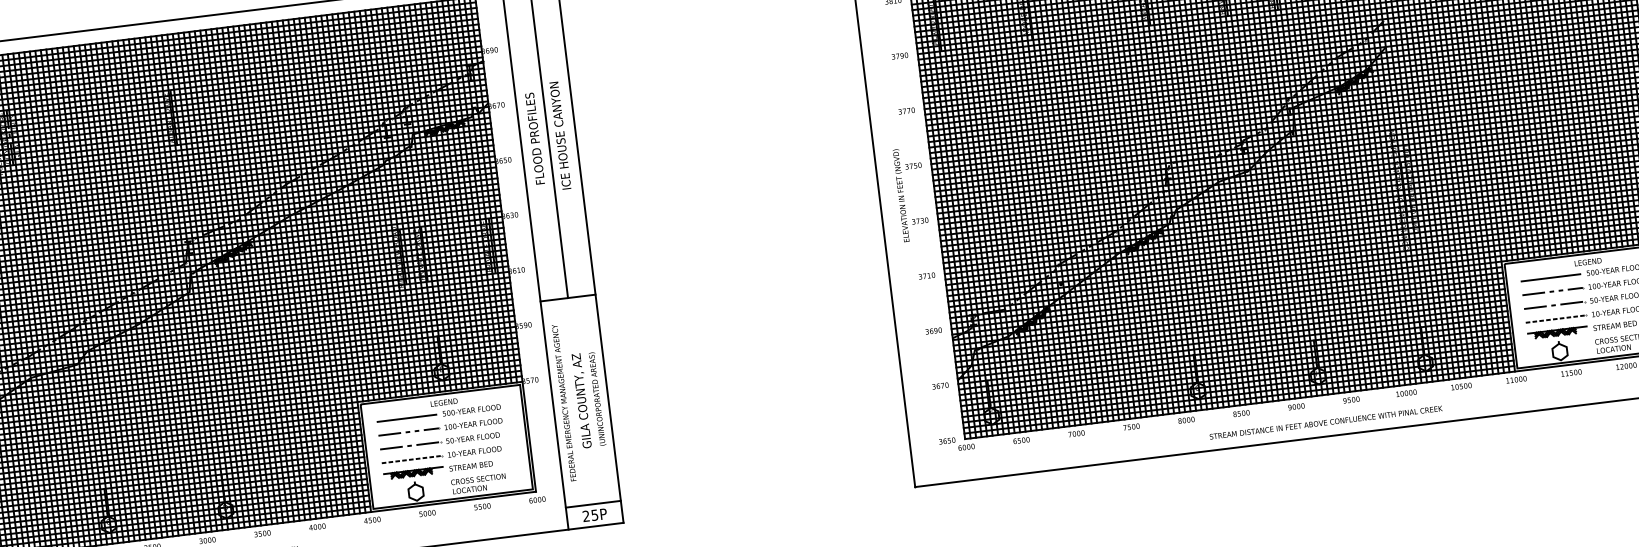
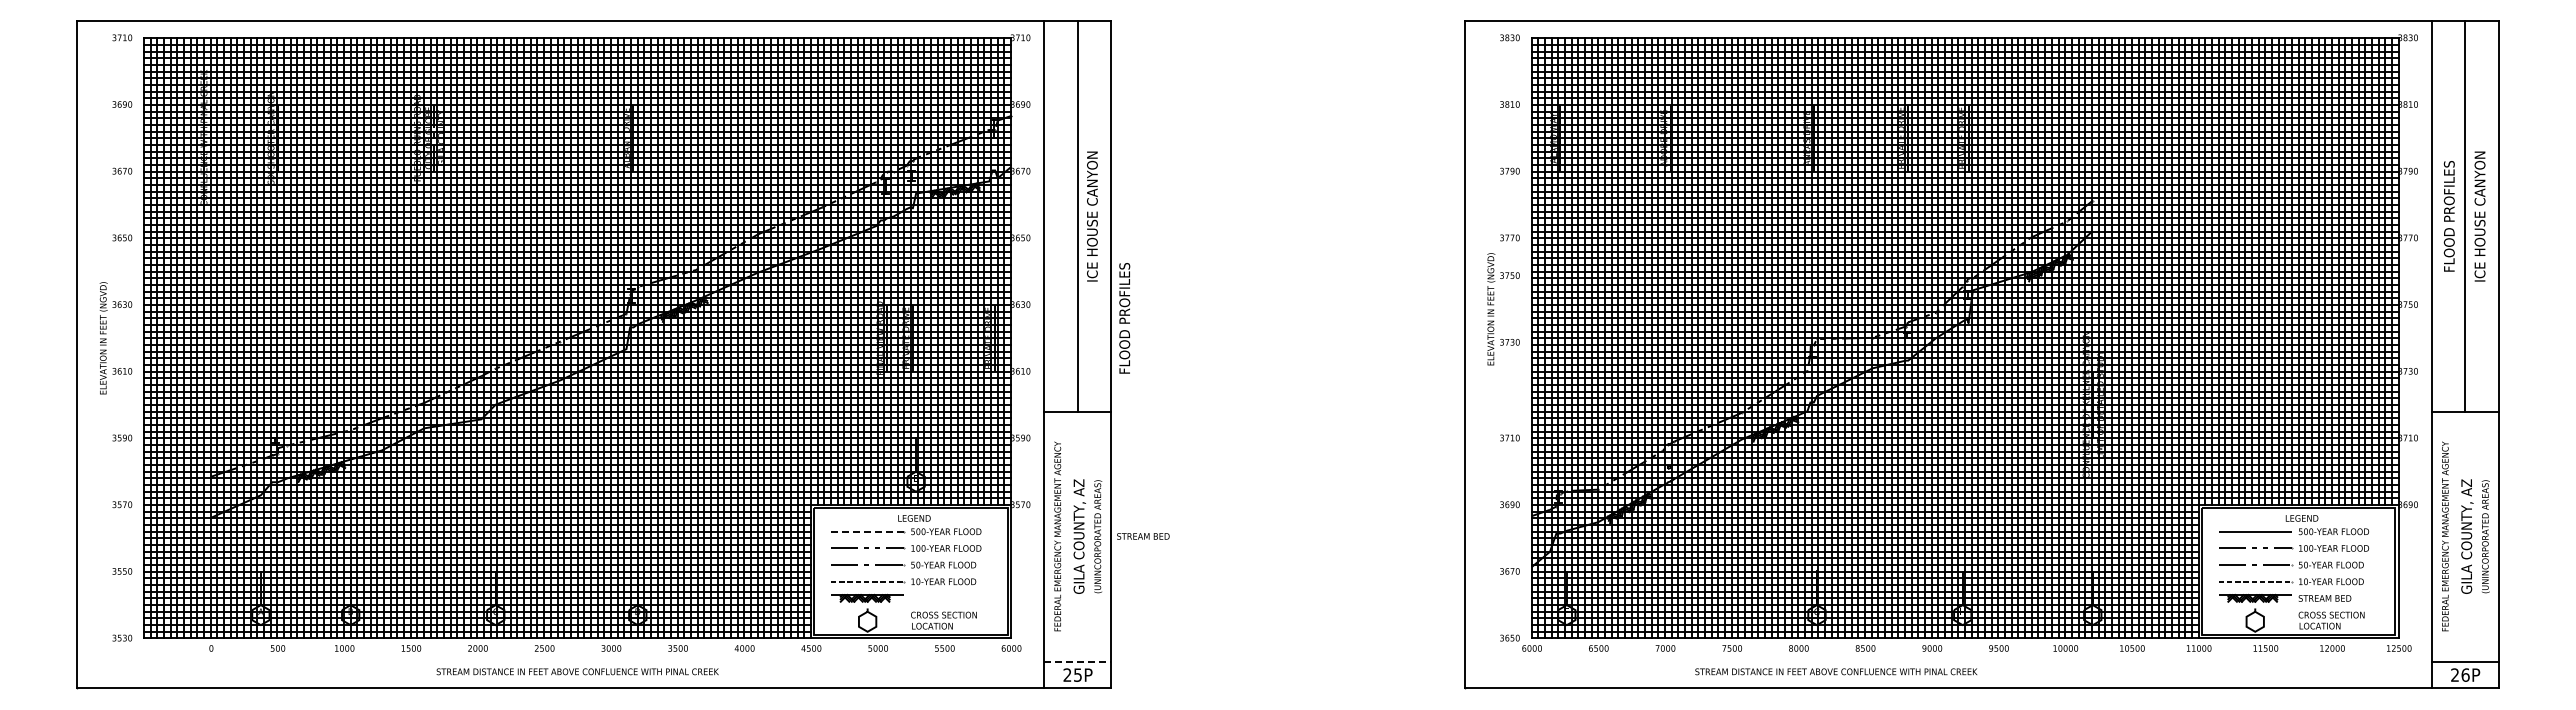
text: (534, 138) -> (1124, 318), moved
text: (911, 194) -> (1503, 309), moved
line: (407, 418) -> (868, 531), solid -> dashed
text: (1326, 422) -> (1836, 671), moved
text: (471, 466) -> (1143, 536), moved
line: (593, 503) -> (1078, 661), solid -> dashed

